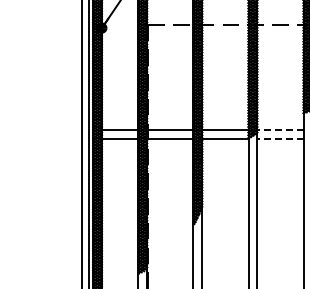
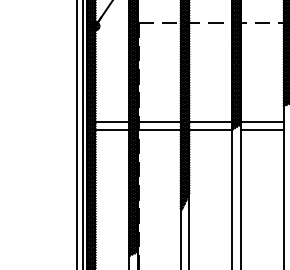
line: (279, 130) -> (261, 121), dashed -> solid
line: (279, 139) -> (261, 130), dashed -> solid

